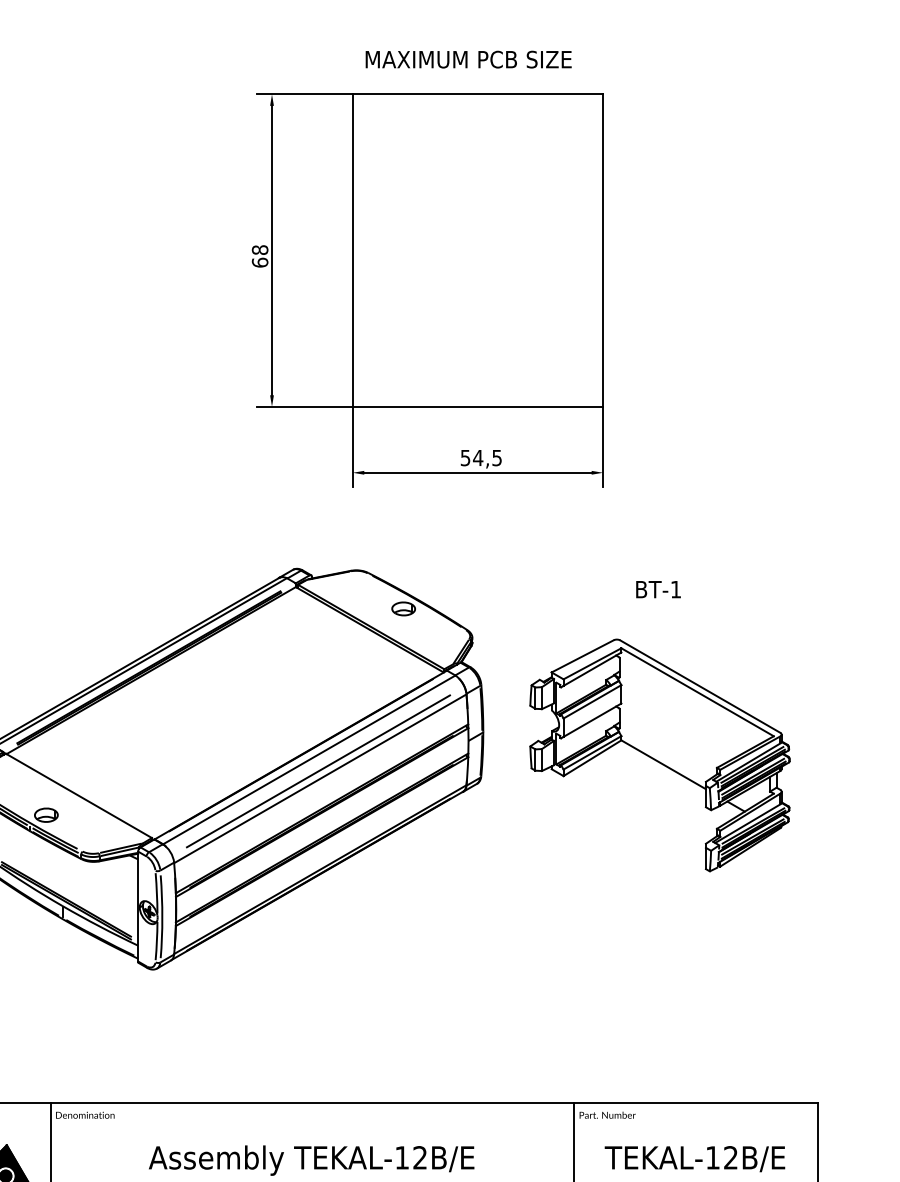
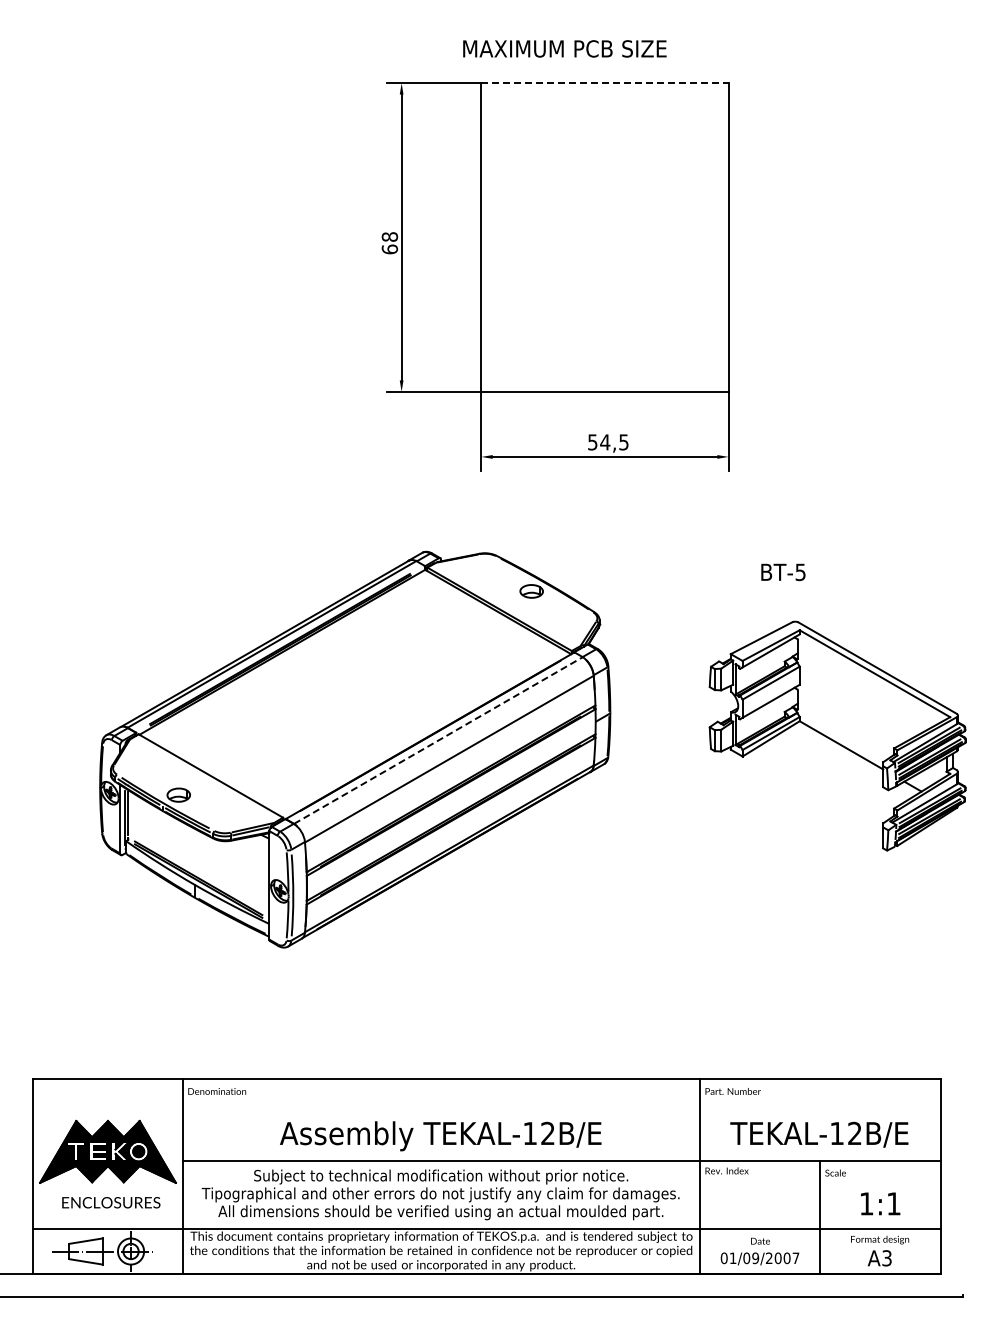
text: (468, 59) -> (564, 48), moved
line: (478, 94) -> (605, 83), solid -> dashed
text: (675, 589) -> (800, 572), BT-1 -> BT-5
part: (659, 754) -> (837, 735), moved
line: (309, 759) -> (438, 740), solid -> dashed
line: (318, 771) -> (447, 751), removed

